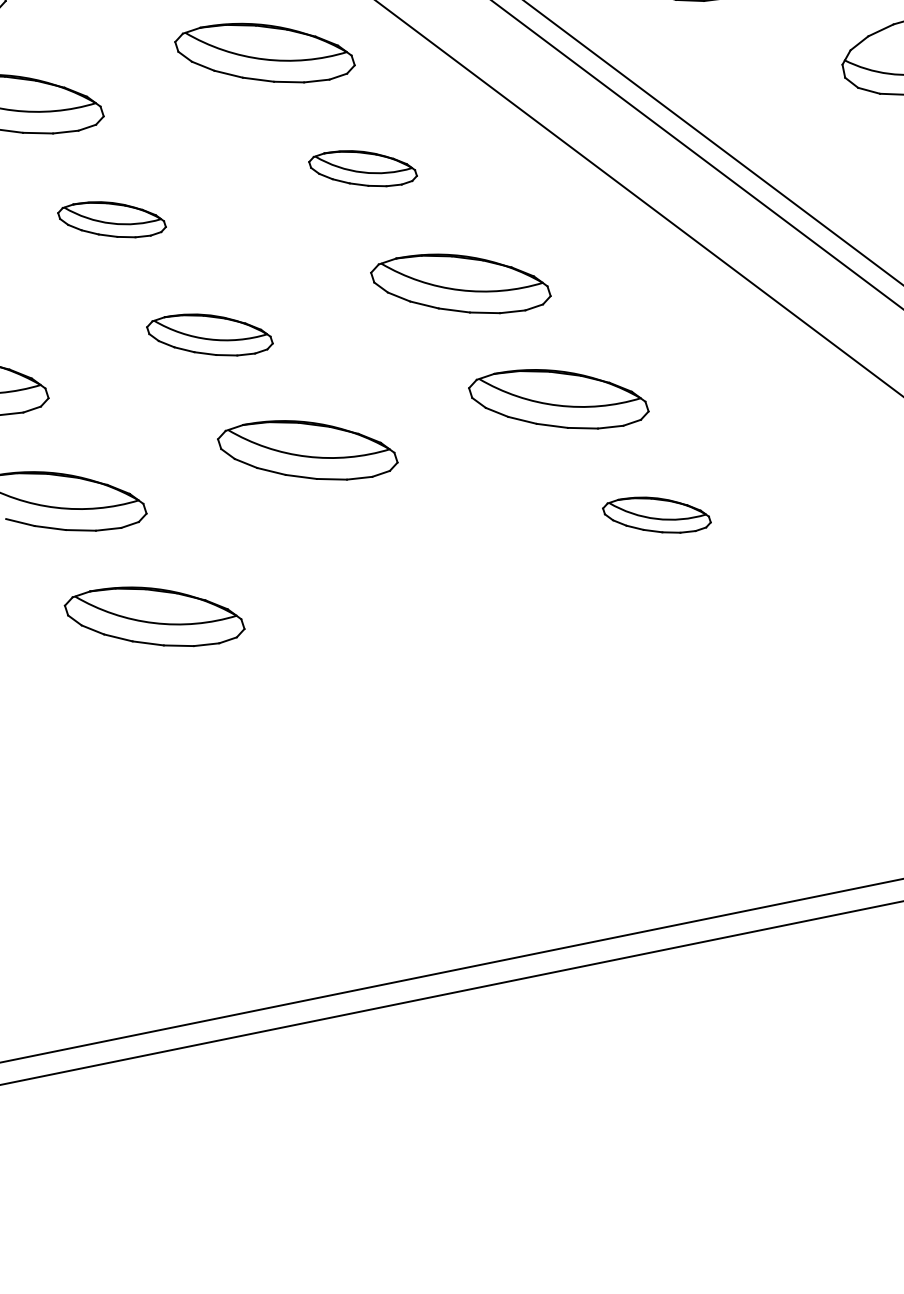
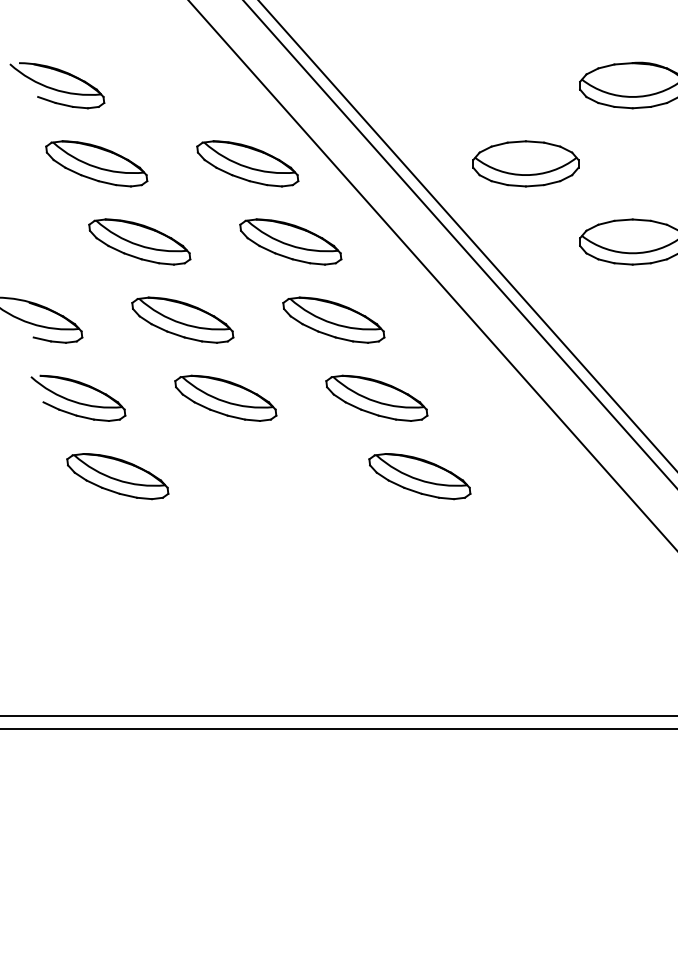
part: (362, 168) -> (290, 241), size x1.67
part: (111, 219) -> (139, 241), size x1.67
part: (209, 334) -> (182, 319), size x1.43
part: (656, 515) -> (419, 476), size x1.67

